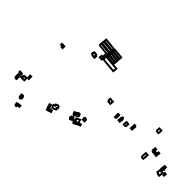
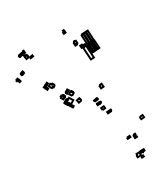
part: (106, 55) -> (86, 44), moved
part: (77, 118) -> (70, 98), size x1.43
part: (125, 121) -> (102, 105), moved
part: (149, 152) -> (131, 135), size x0.62

